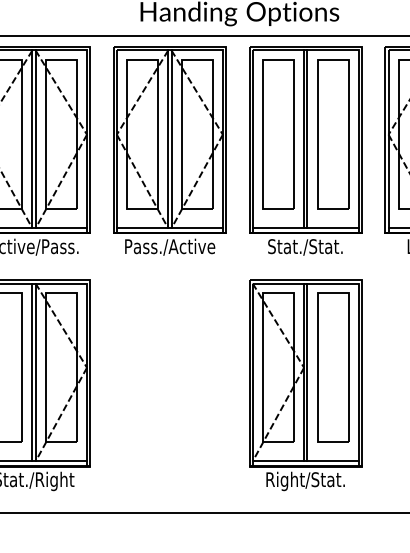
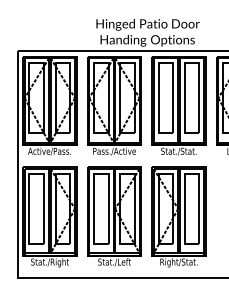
part: (169, 383) -> (114, 216), added

